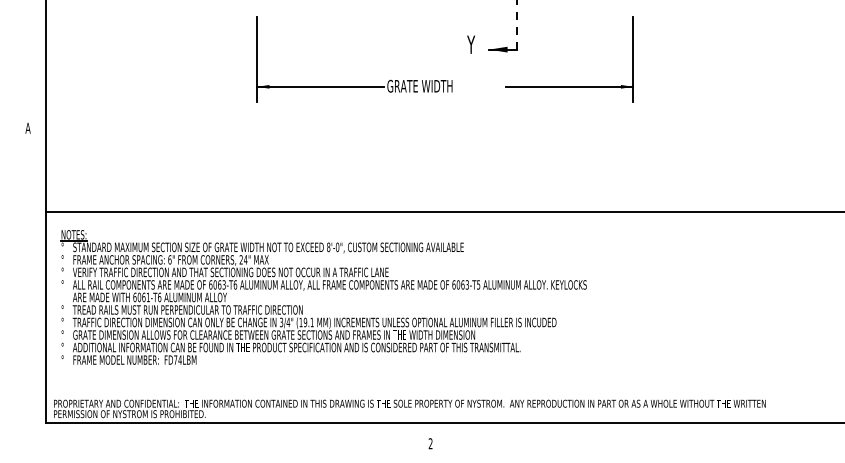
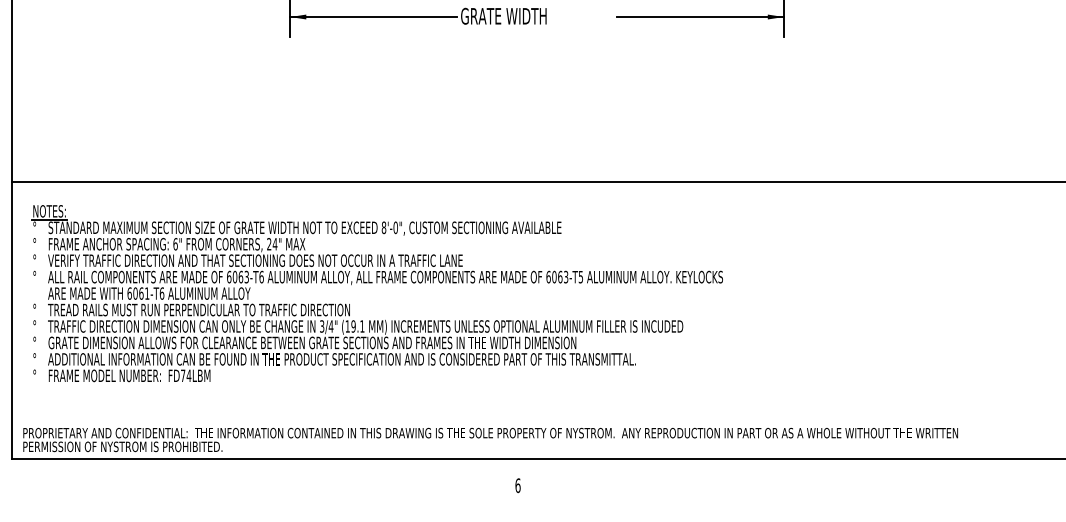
text: (430, 443) -> (517, 485), 2 -> 6

